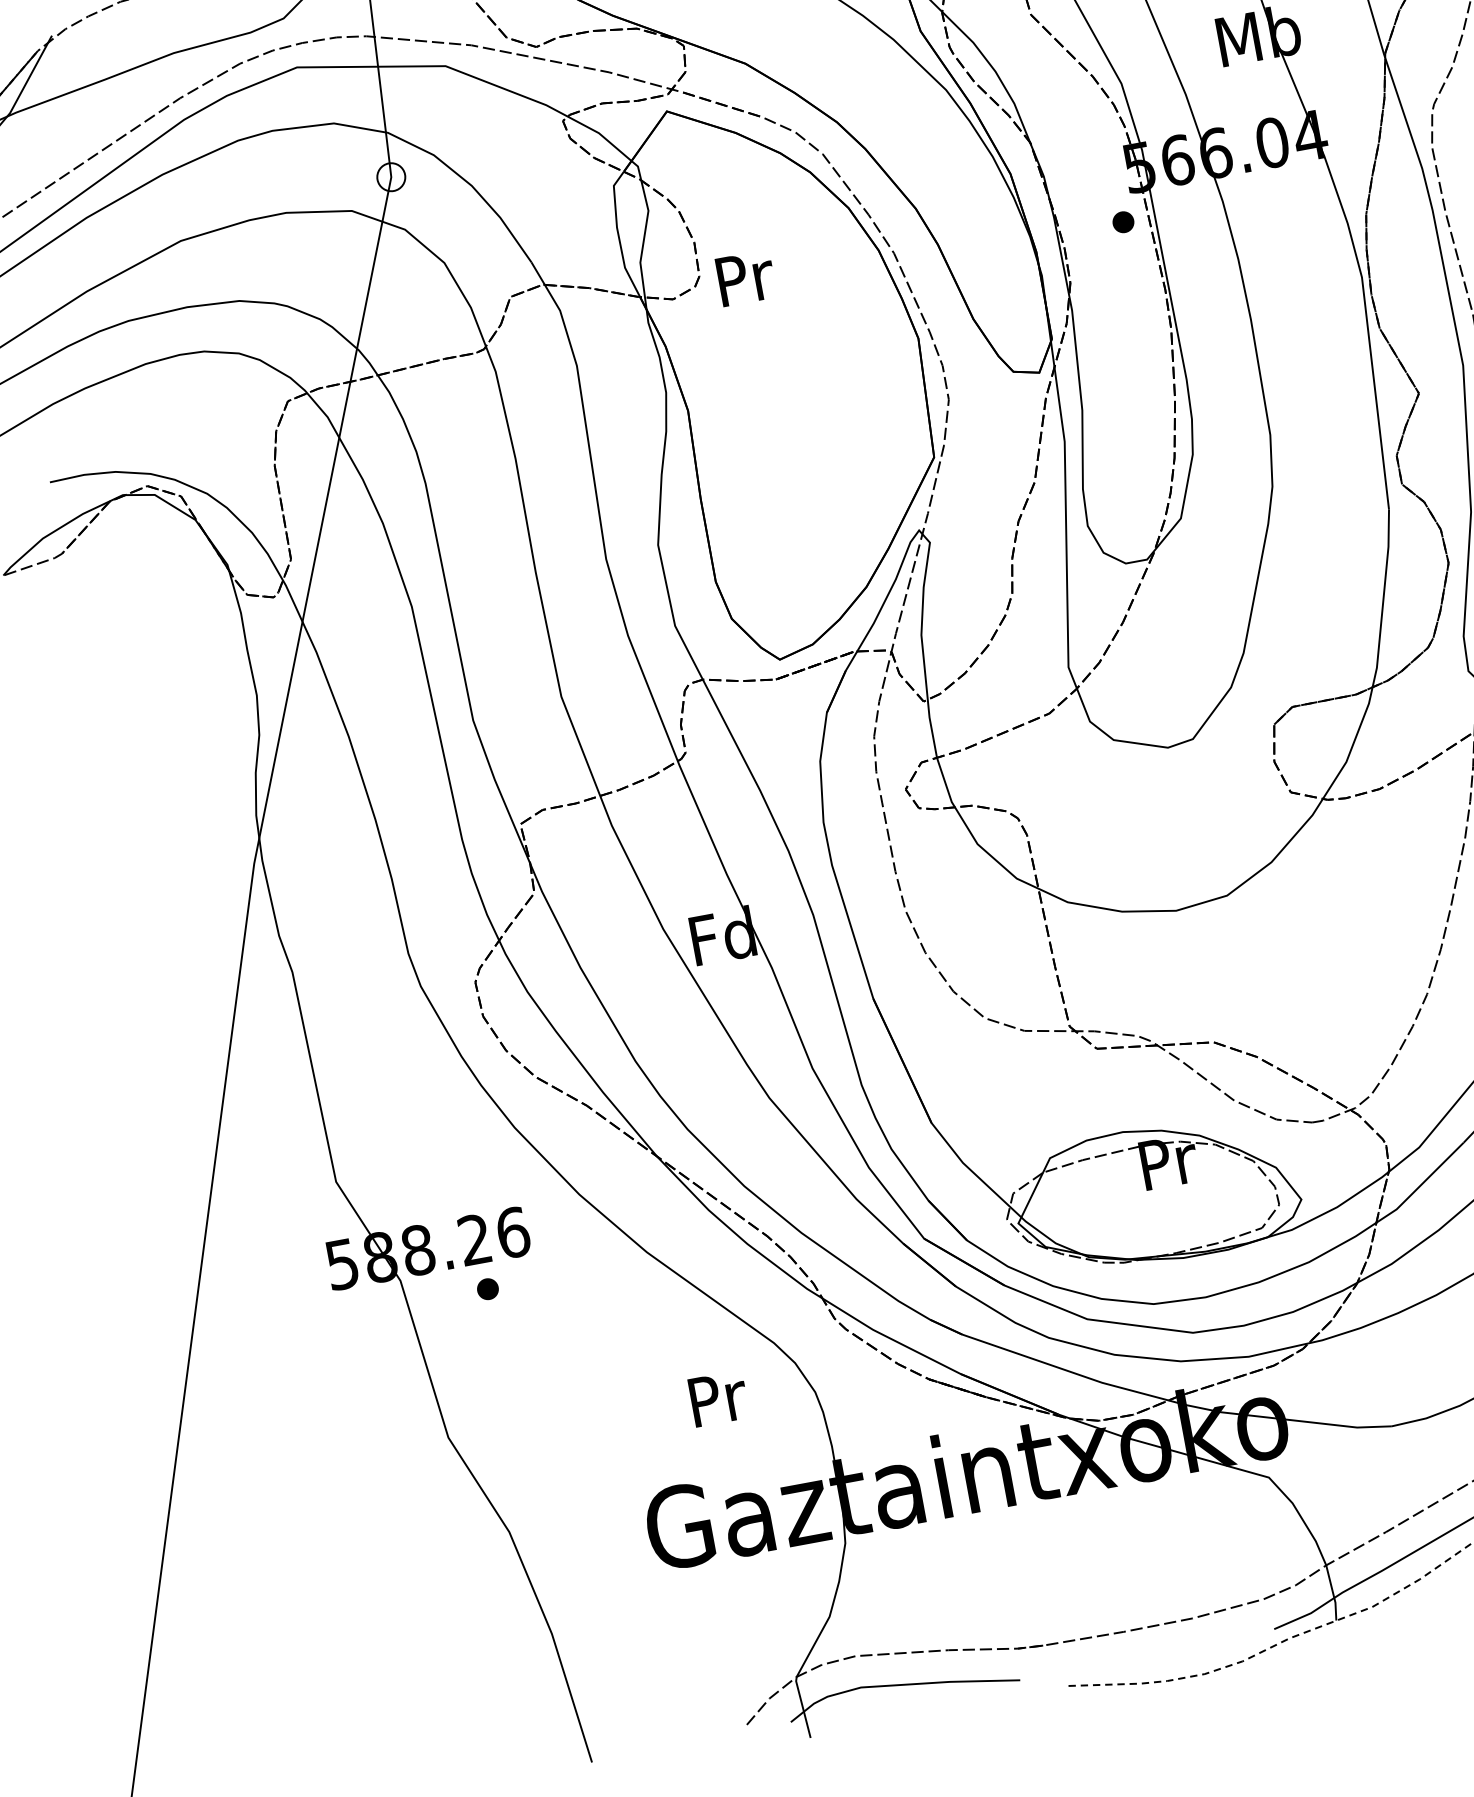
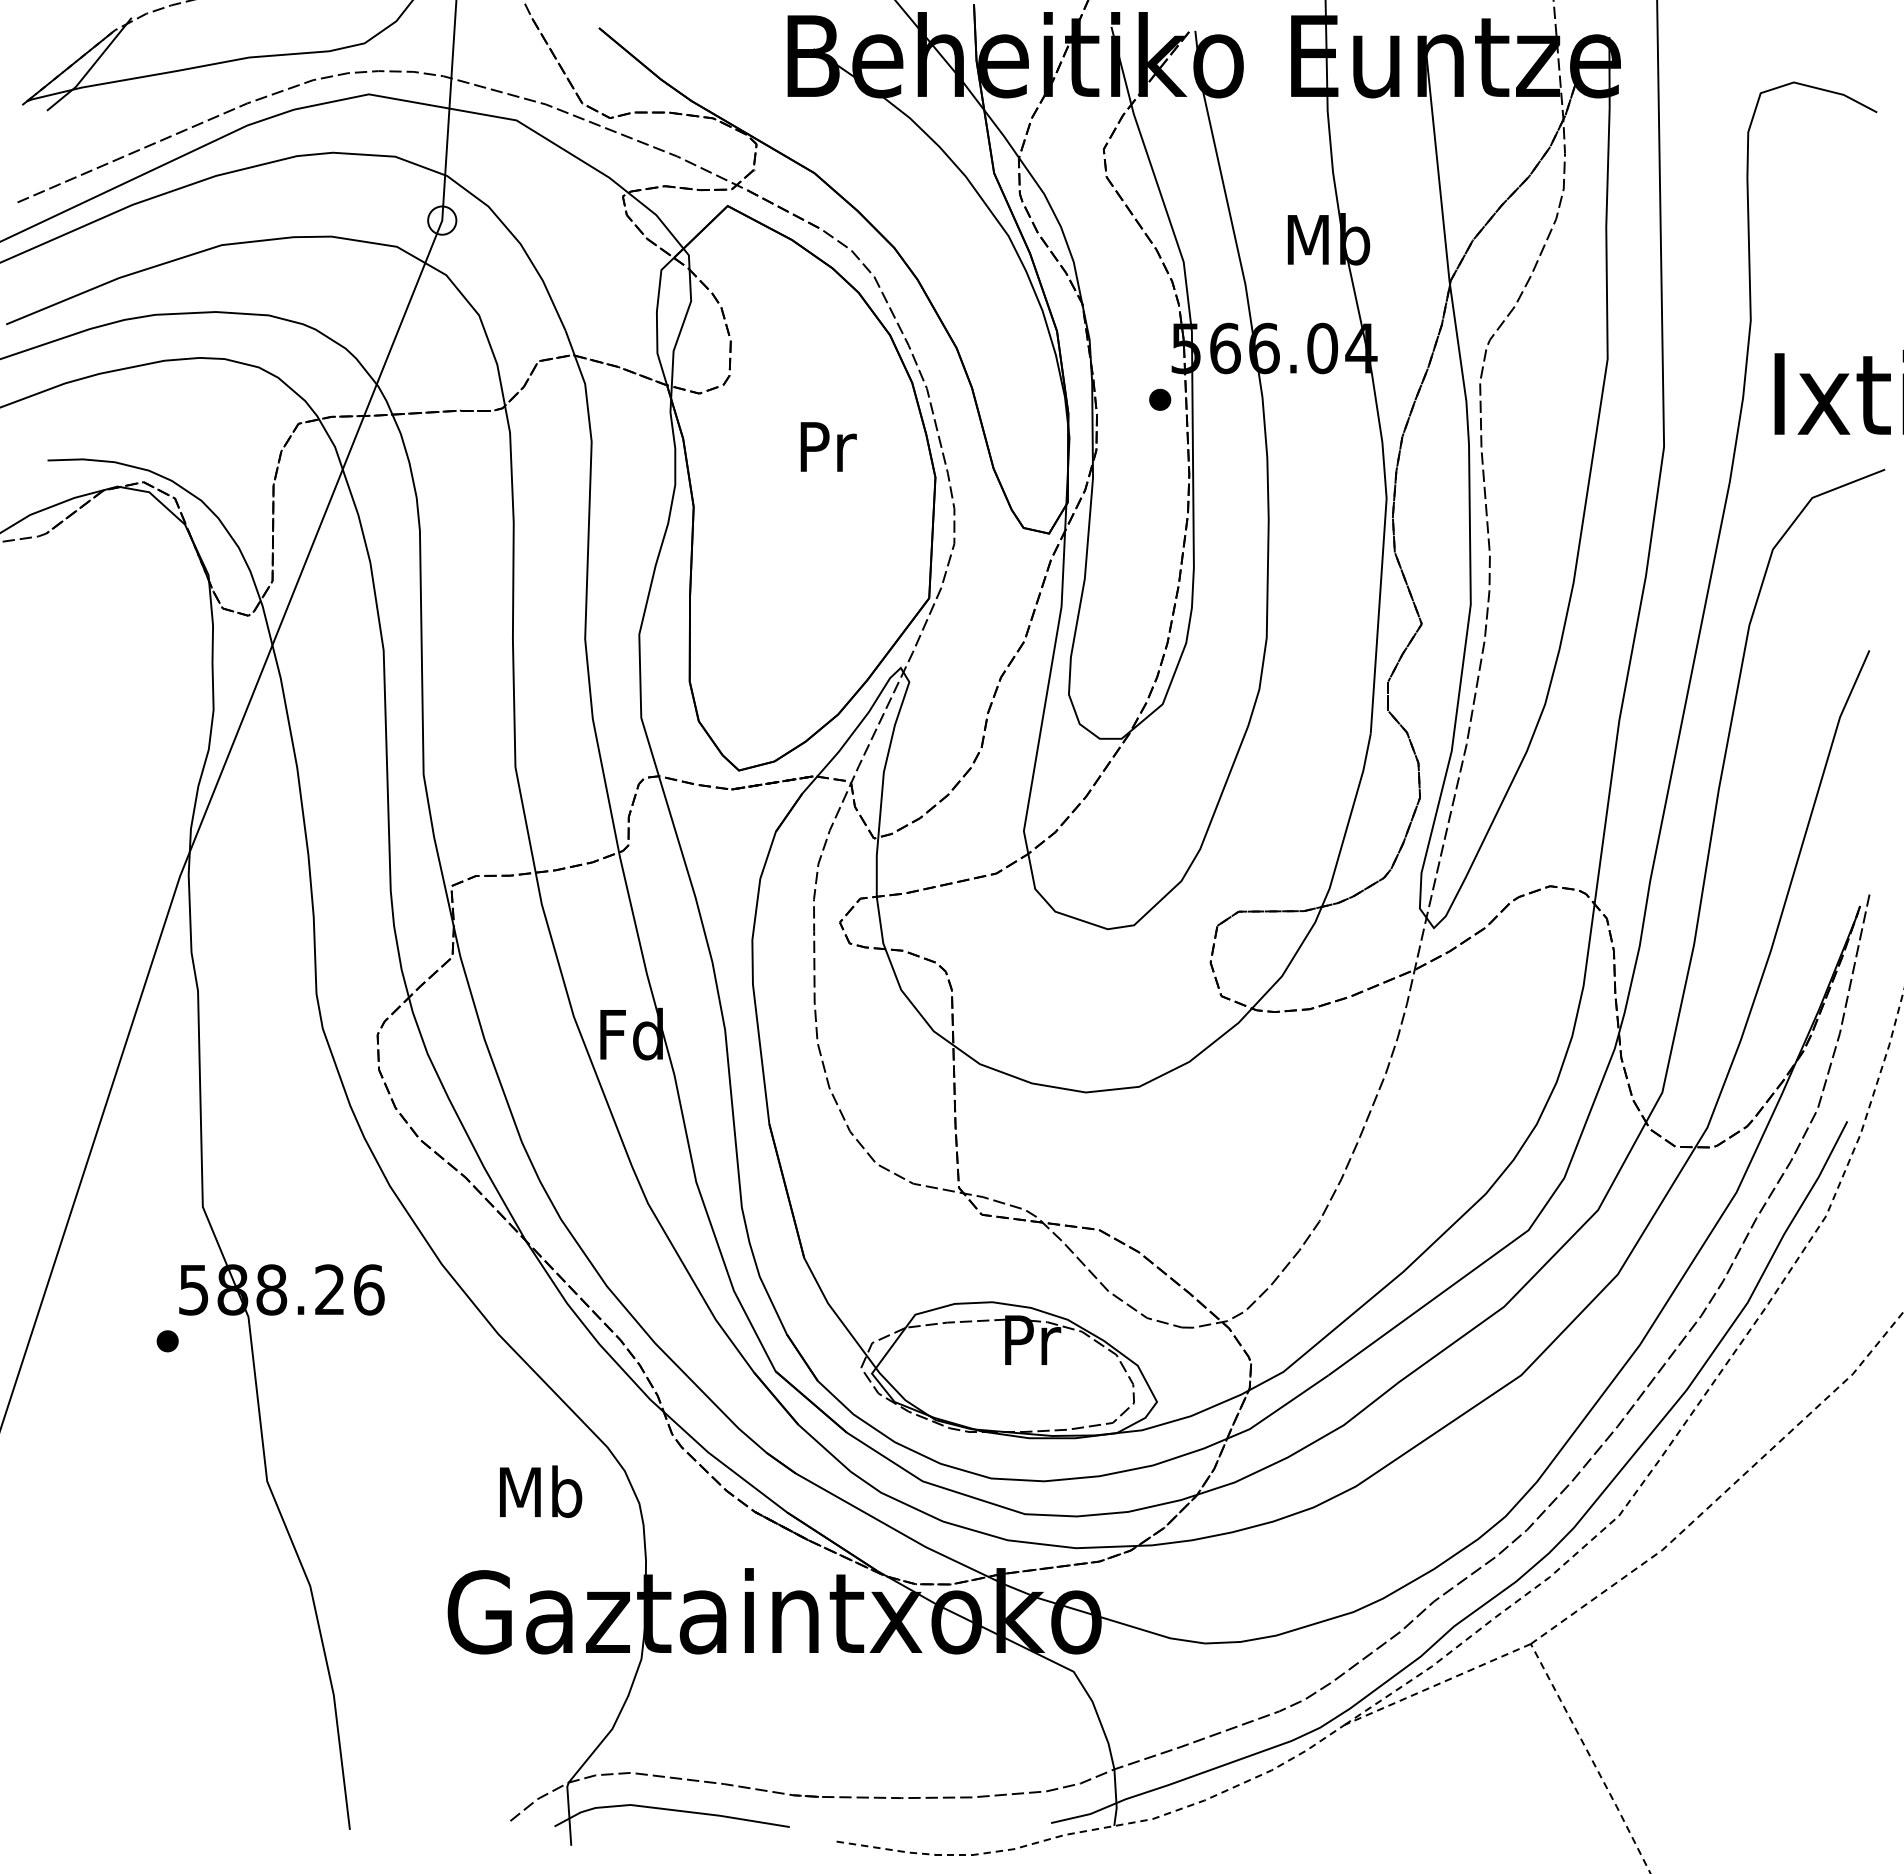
text: (745, 277) -> (828, 446), moved
part: (487, 1289) -> (167, 1341), moved
text: (717, 1398) -> (541, 1491), Pr -> Mb

